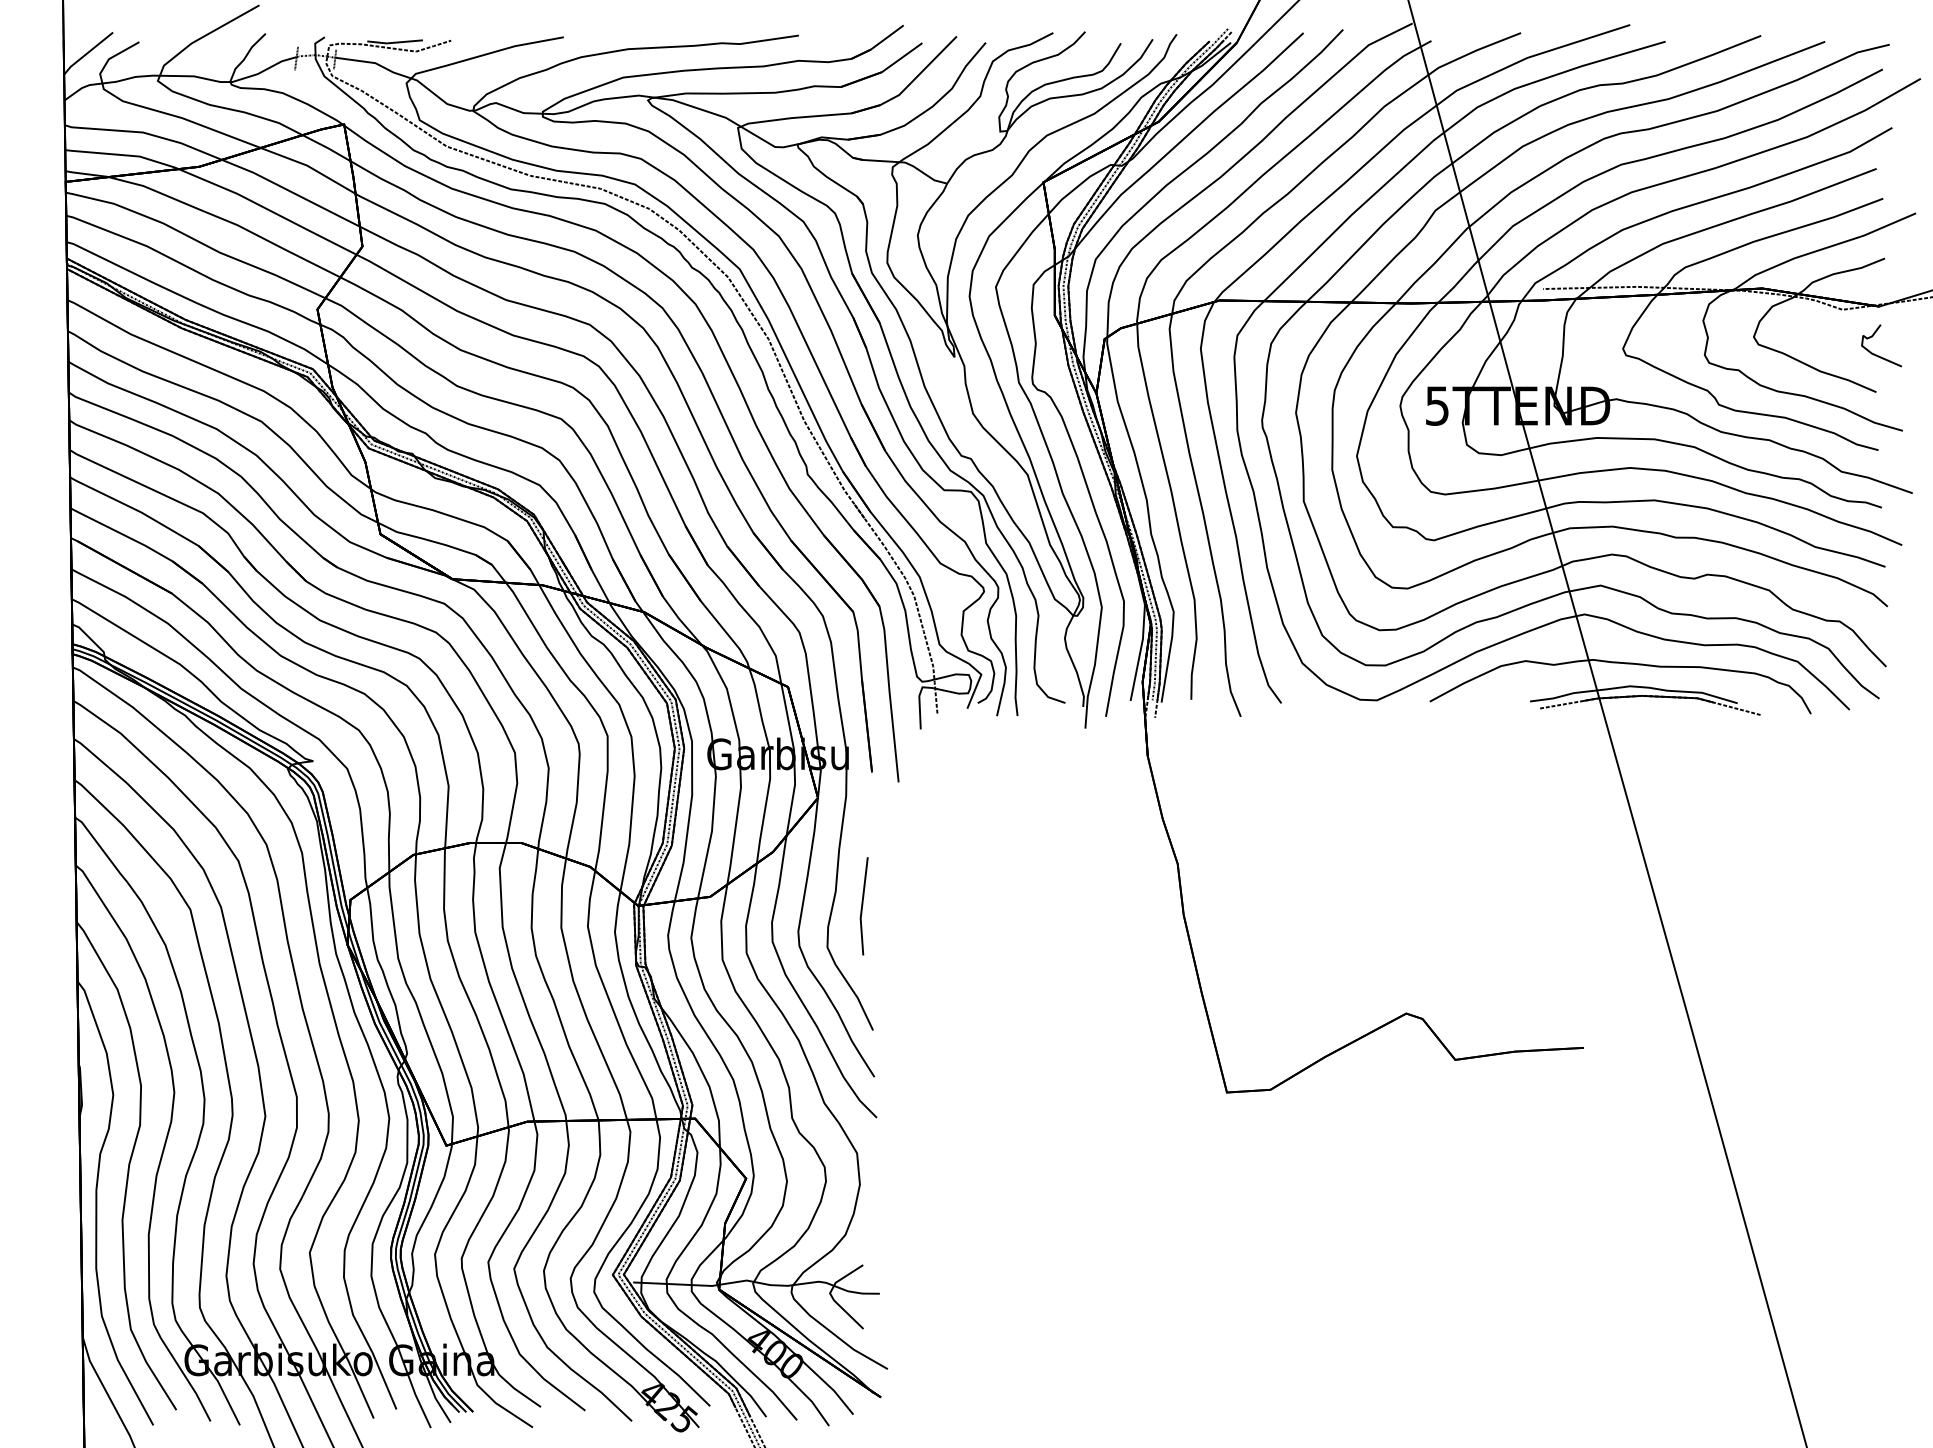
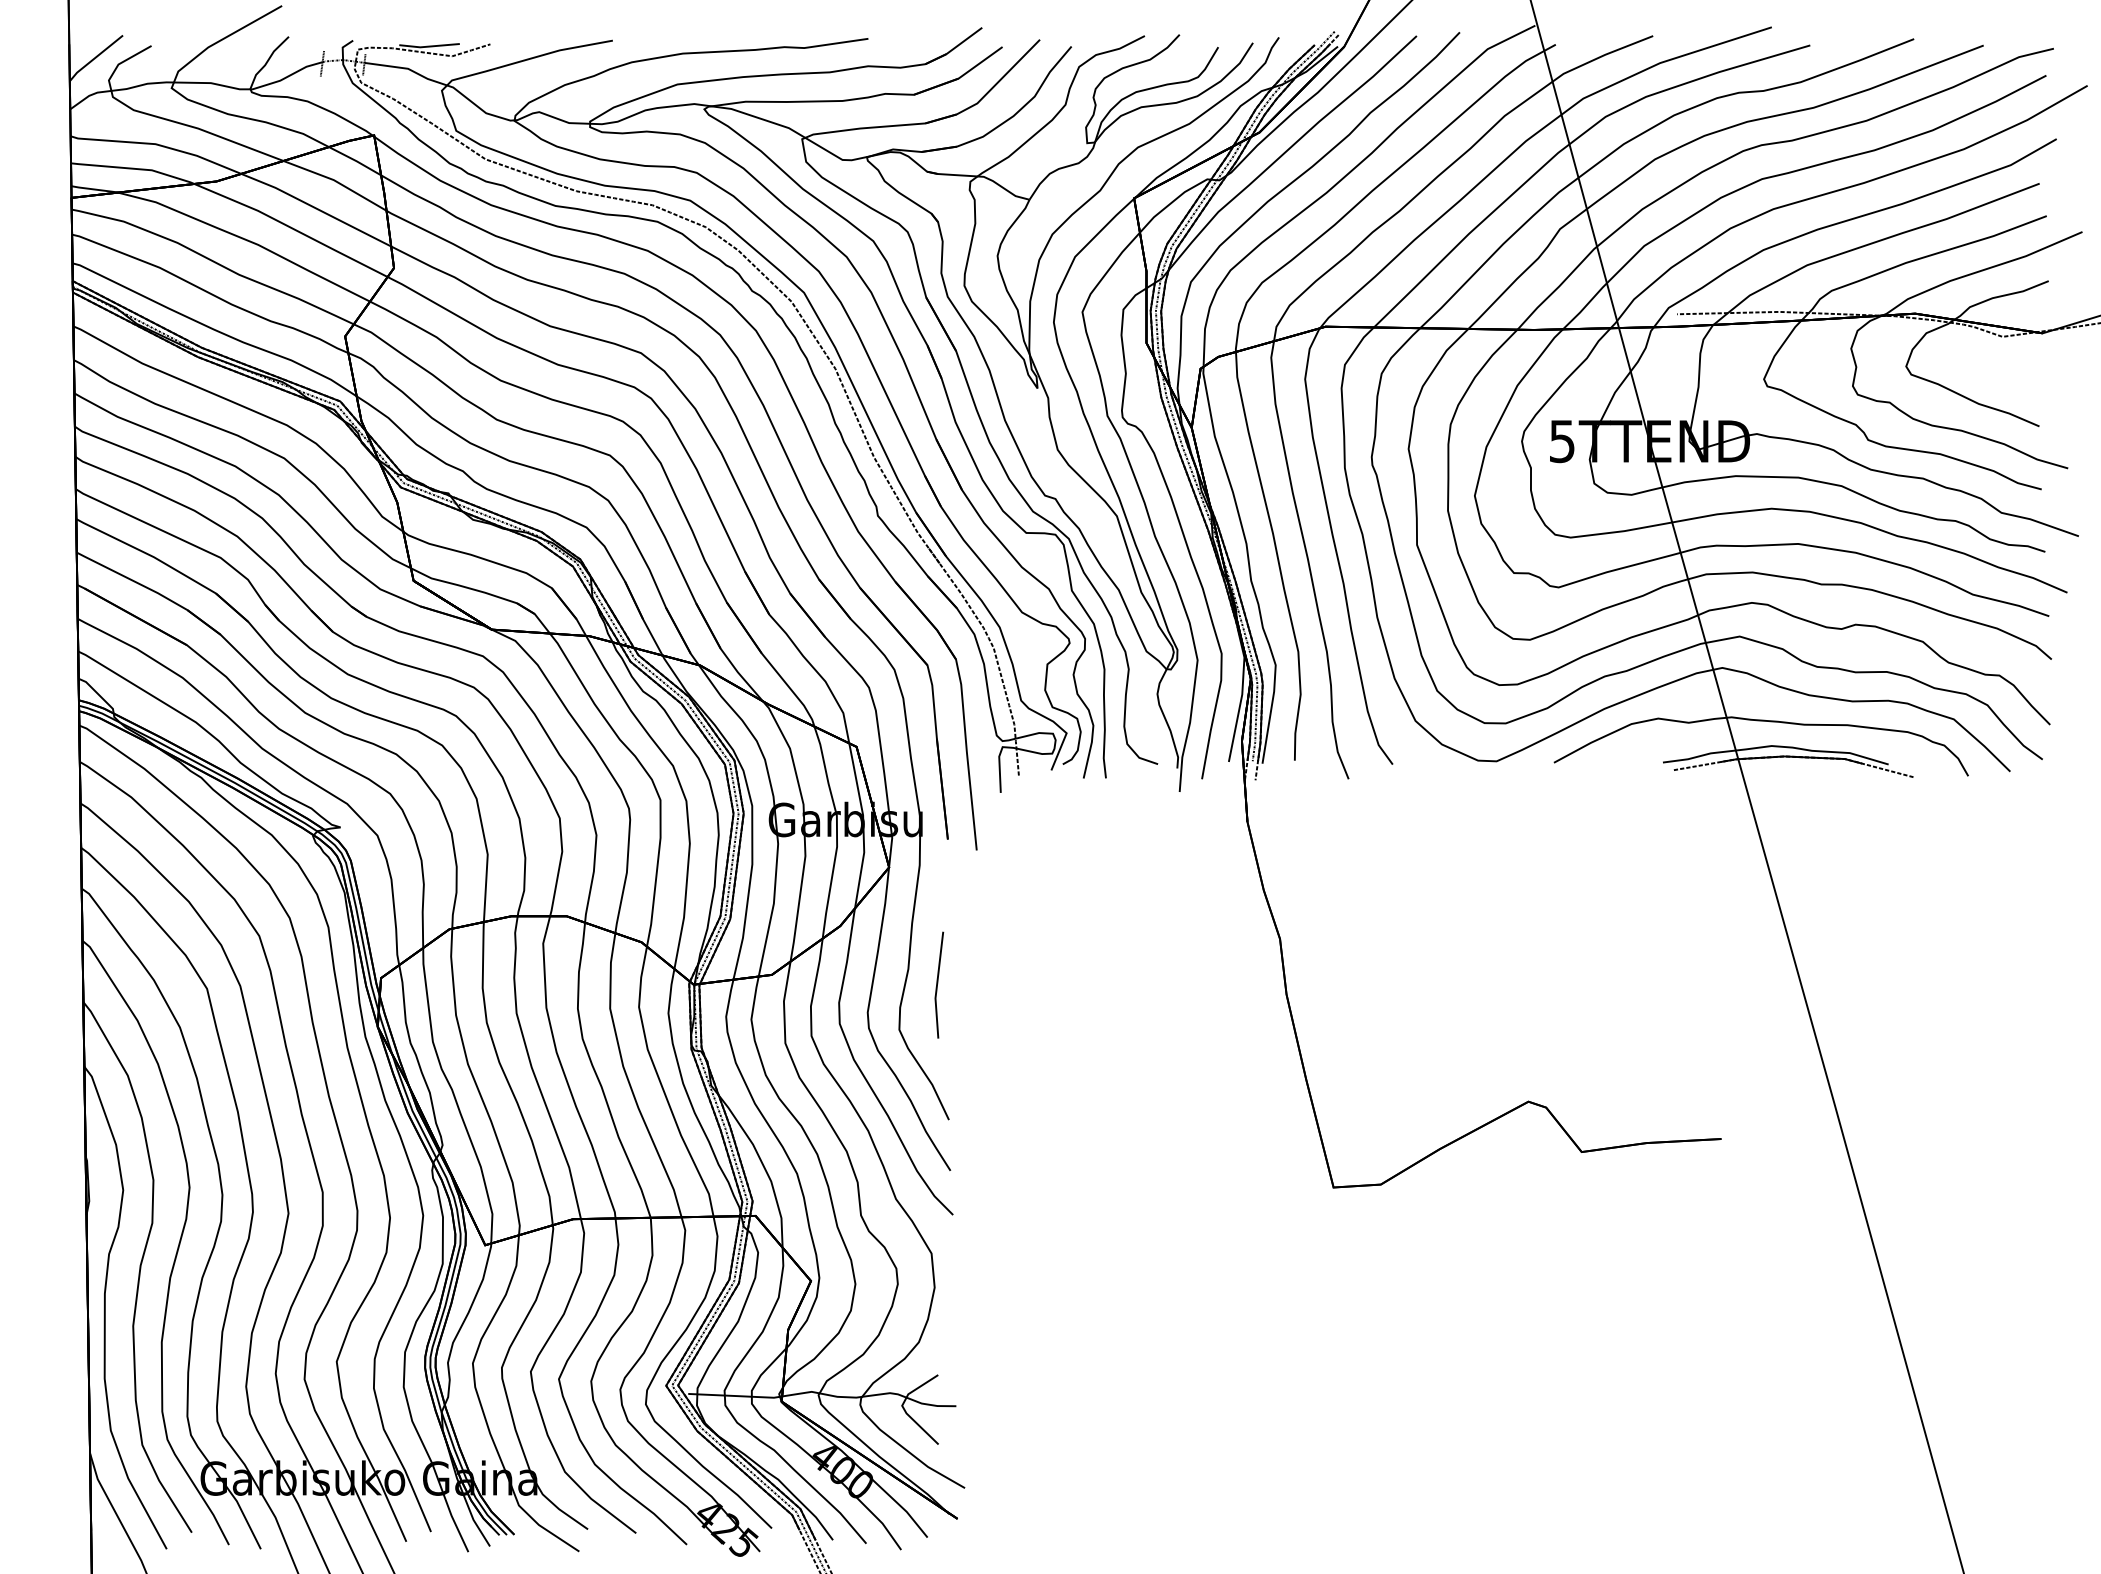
part: (1879, 355) -> (2042, 386), removed

